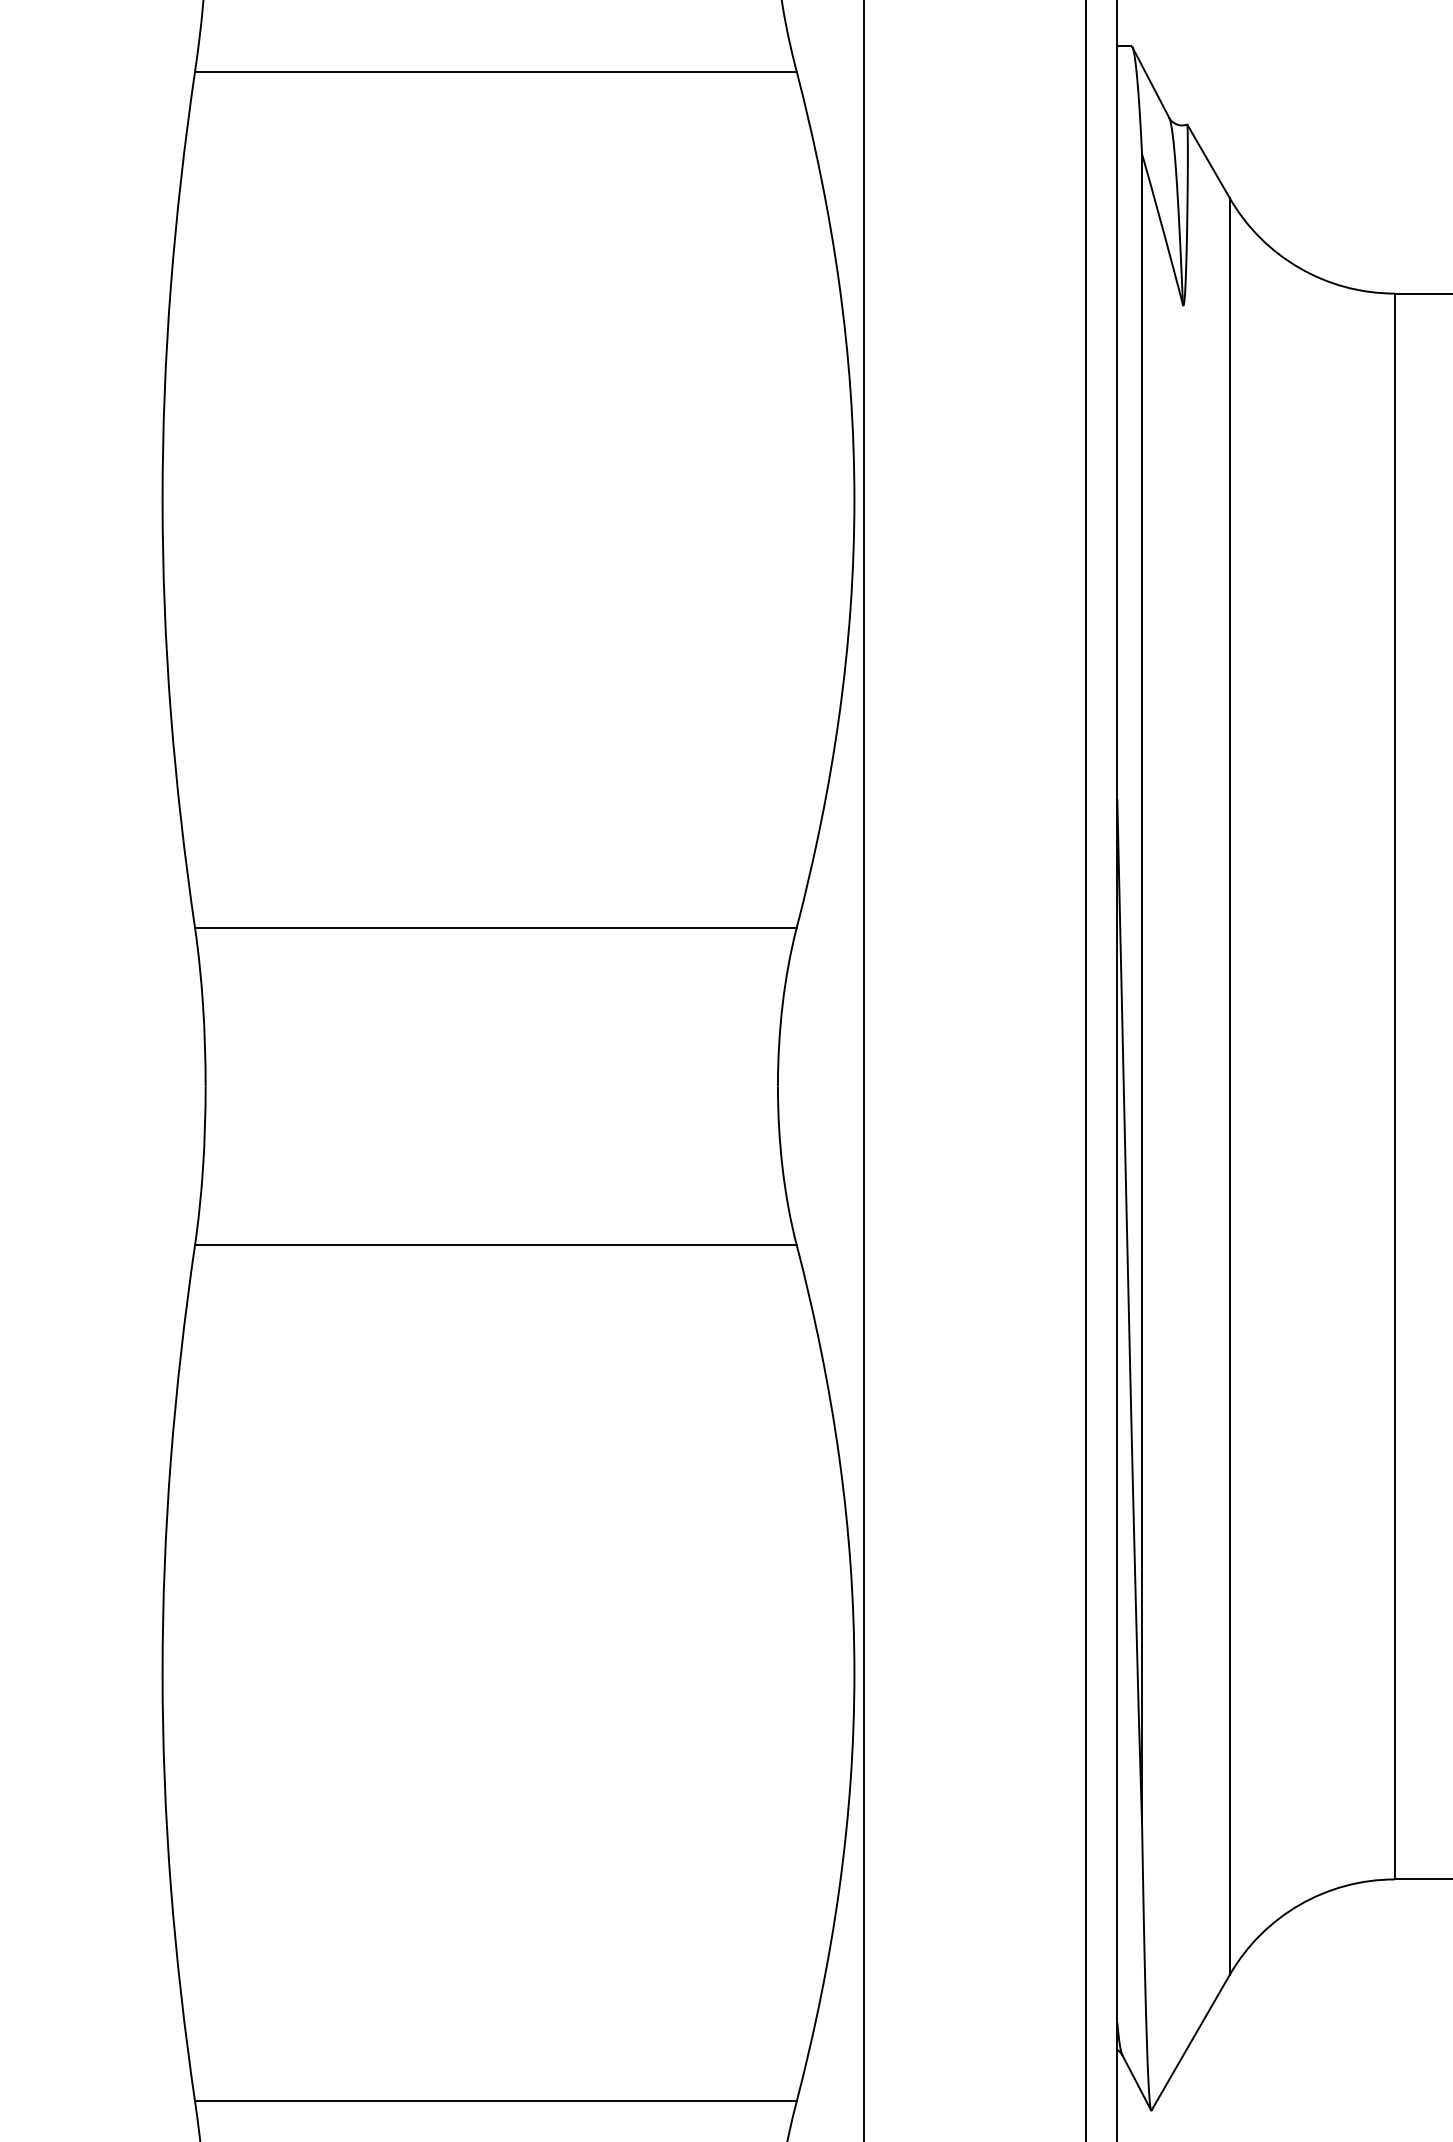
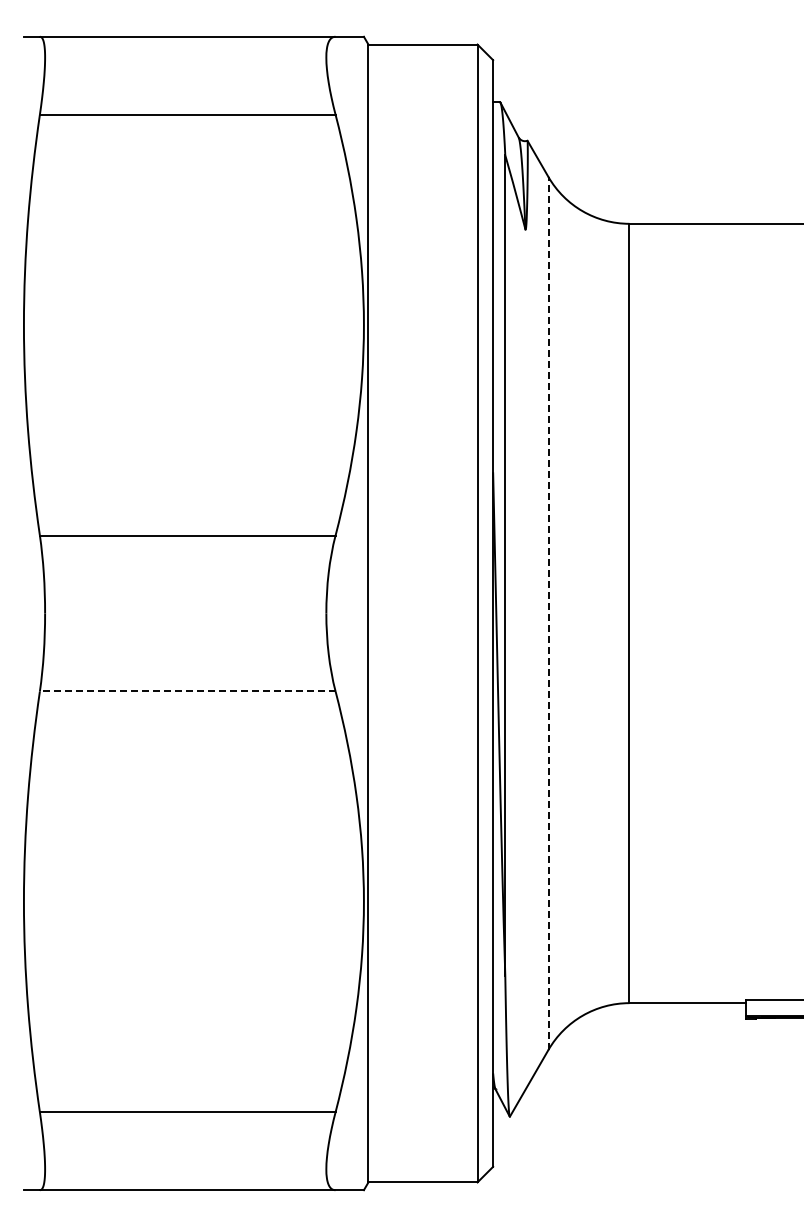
line: (1229, 1084) -> (548, 612), solid -> dashed
line: (495, 1245) -> (187, 691), solid -> dashed

